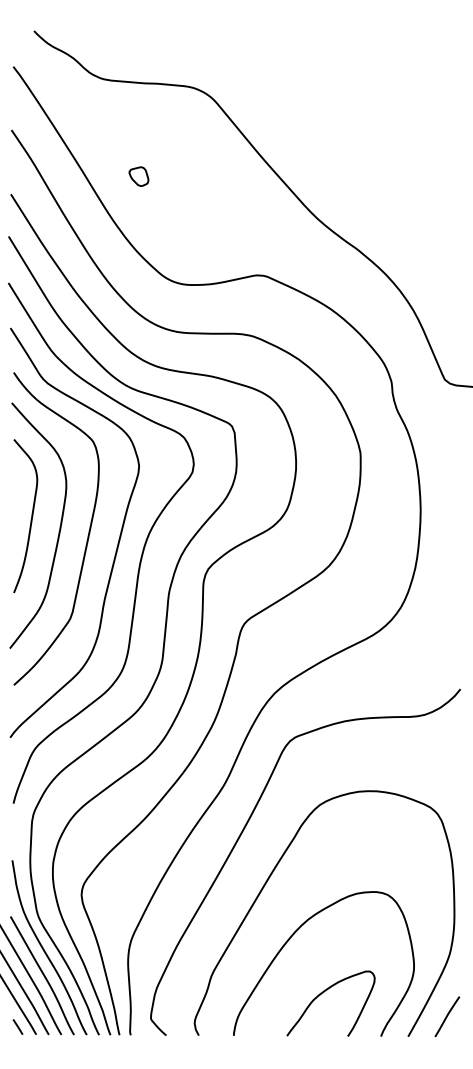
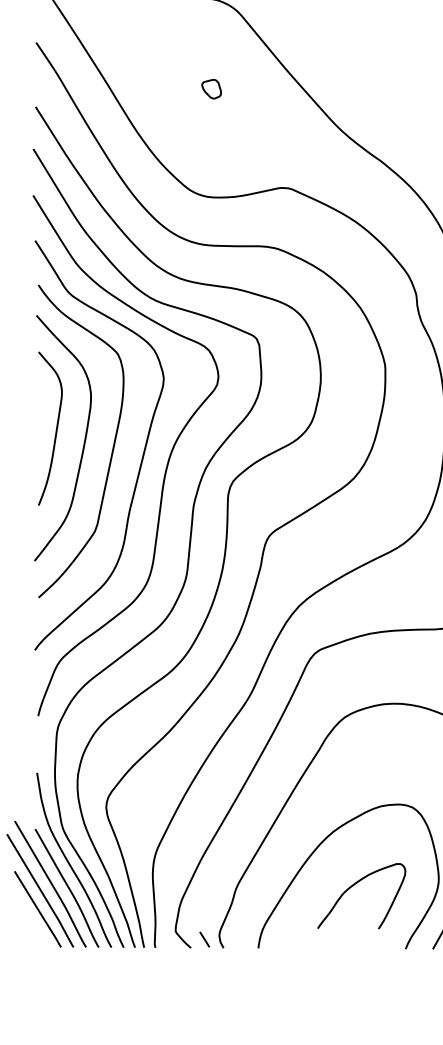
part: (138, 176) -> (211, 89), moved
curve: (323, 993) -> (354, 886), moved
line: (17, 1026) -> (204, 939), moved

